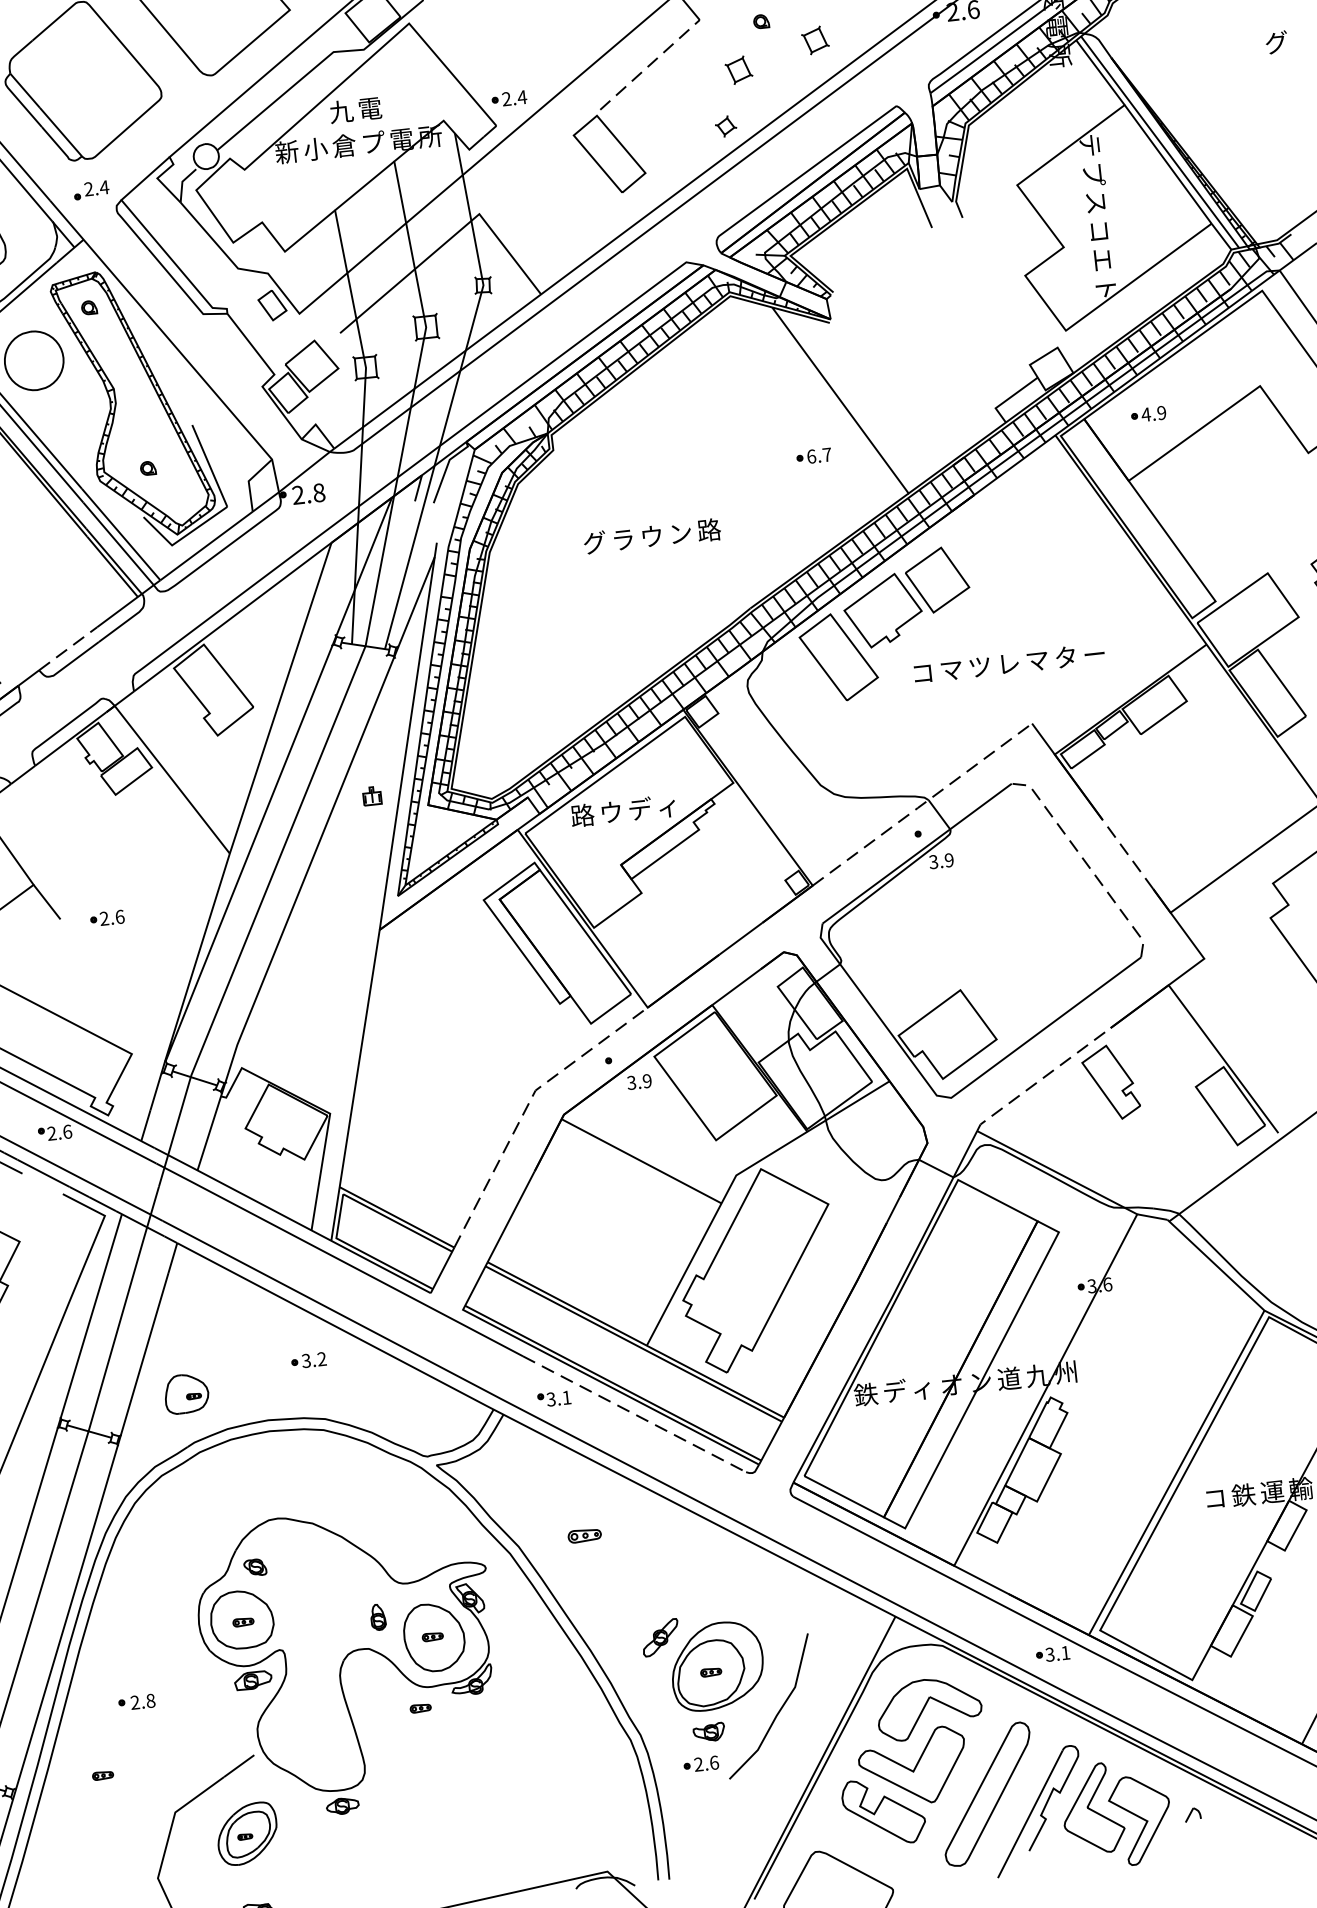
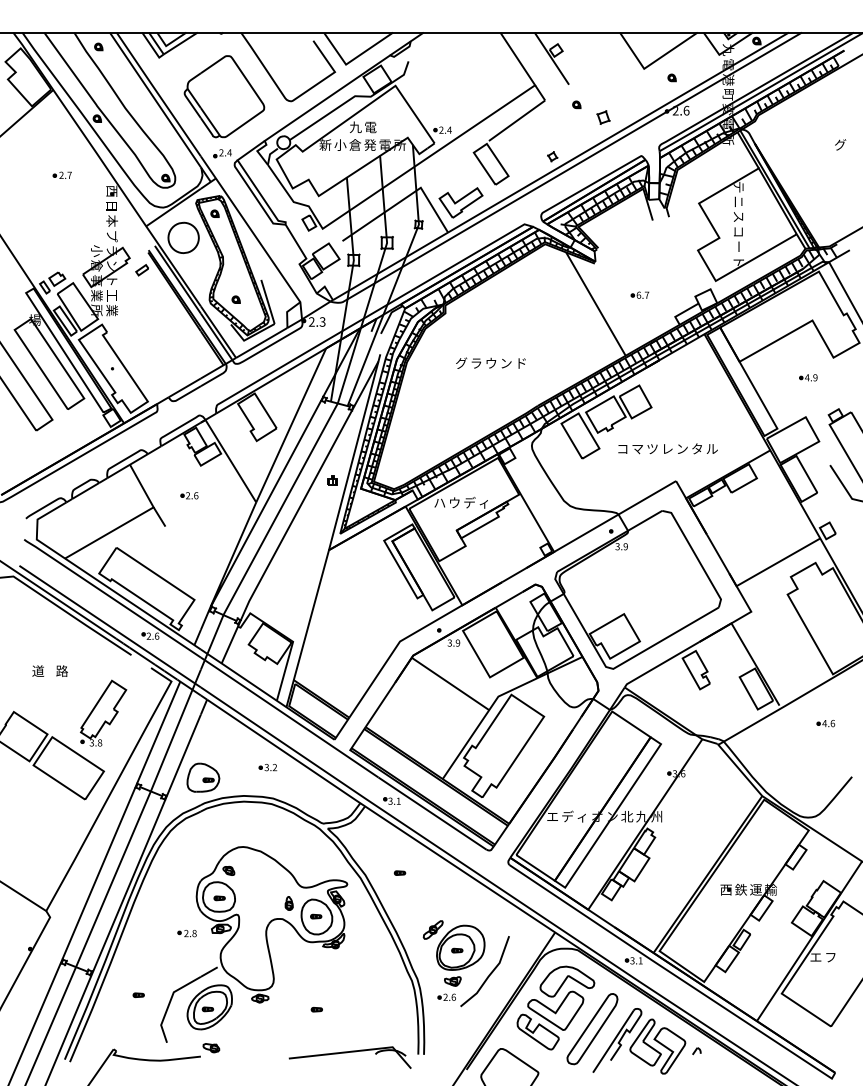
line: (650, 64) -> (517, 120), dashed -> solid
part: (738, 70) -> (562, 128), removed
text: (373, 141) -> (370, 144), プ -> 発
text: (1092, 174) -> (738, 202), プ -> ニ
part: (558, 233) -> (460, 202), added
text: (1102, 259) -> (738, 246), エ -> ー
part: (1148, 413) -> (808, 377), moved
part: (812, 454) -> (639, 294), moved
text: (318, 491) -> (322, 321), 2.8 -> 2.3
text: (708, 530) -> (520, 363), 路 -> ド
line: (67, 648) -> (184, 387), dashed -> solid
text: (1093, 653) -> (711, 448), ー -> ル
text: (1037, 661) -> (682, 449), マ -> ン
line: (923, 804) -> (615, 516), dashed -> solid
text: (581, 814) -> (439, 502), 路 -> ハ
line: (1126, 853) -> (717, 553), dashed -> solid
line: (1085, 862) -> (695, 555), dashed -> solid
part: (107, 917) -> (189, 495), moved
line: (1042, 1079) -> (661, 664), dashed -> solid
line: (528, 1106) -> (395, 649), dashed -> solid
text: (1009, 1378) -> (627, 816), 道 -> 北
part: (186, 1393) -> (203, 777), size x1.43
text: (865, 1394) -> (552, 816), 鉄 -> エ
line: (634, 1414) -> (432, 813), dashed -> solid
text: (1213, 1497) -> (725, 889), コ -> 西
part: (583, 1534) -> (399, 872), size x0.62
part: (135, 1702) -> (186, 933), moved
part: (419, 1708) -> (316, 1009), moved
part: (102, 1776) -> (138, 995), moved
part: (247, 1834) -> (209, 1007), size x1.43

